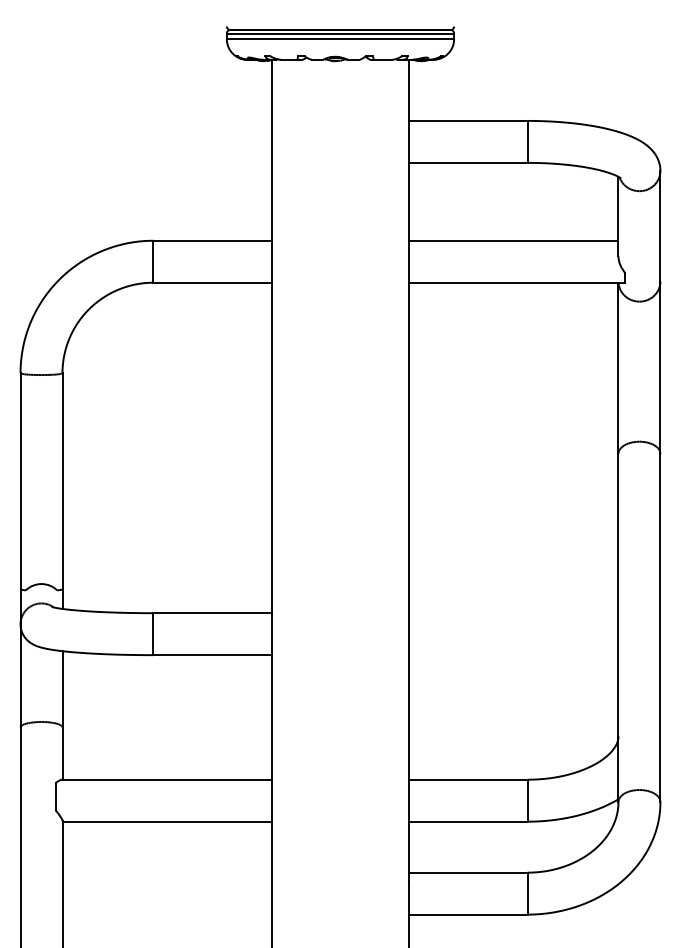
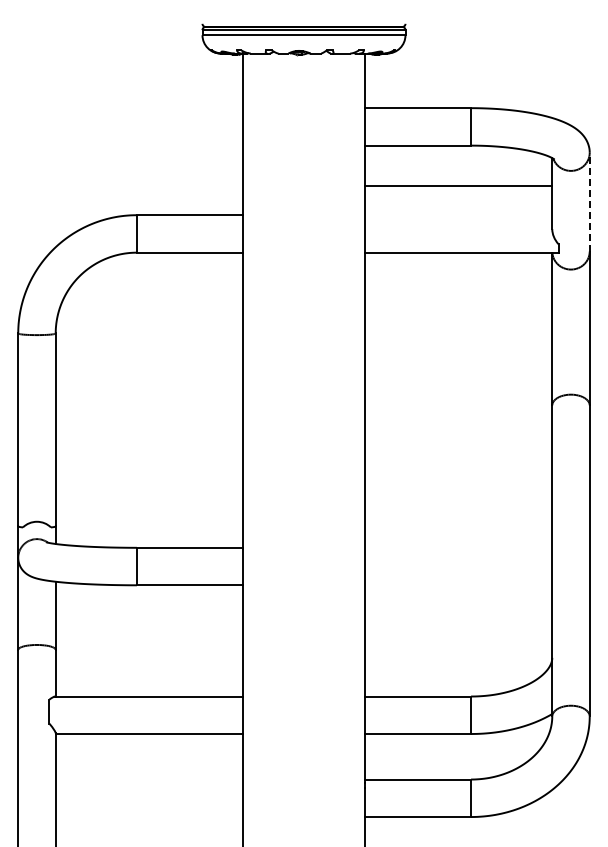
line: (660, 225) -> (589, 201), solid -> dashed
line: (513, 241) -> (458, 186), moved

